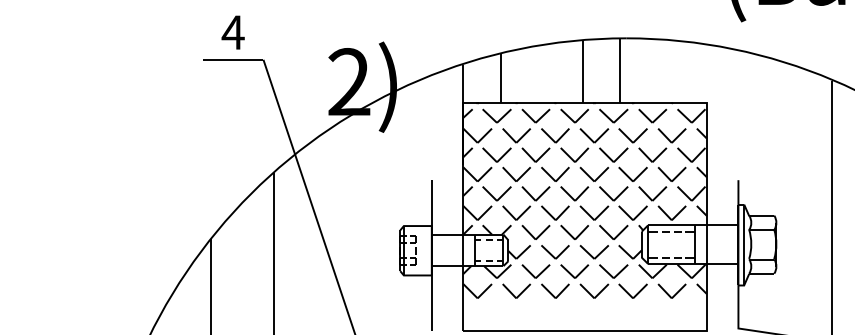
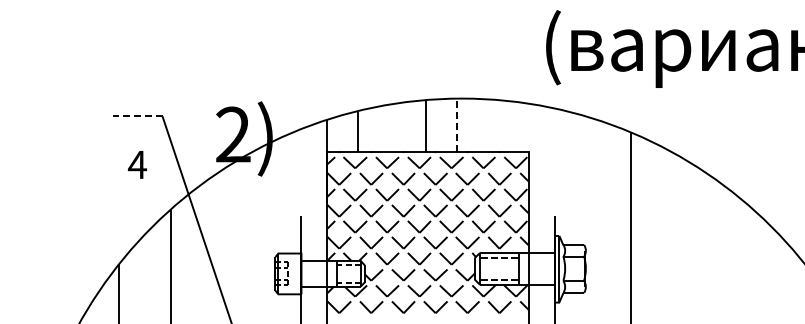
text: (233, 32) -> (137, 164), moved
line: (233, 60) -> (137, 116), solid -> dashed
line: (619, 70) -> (456, 125), solid -> dashed

